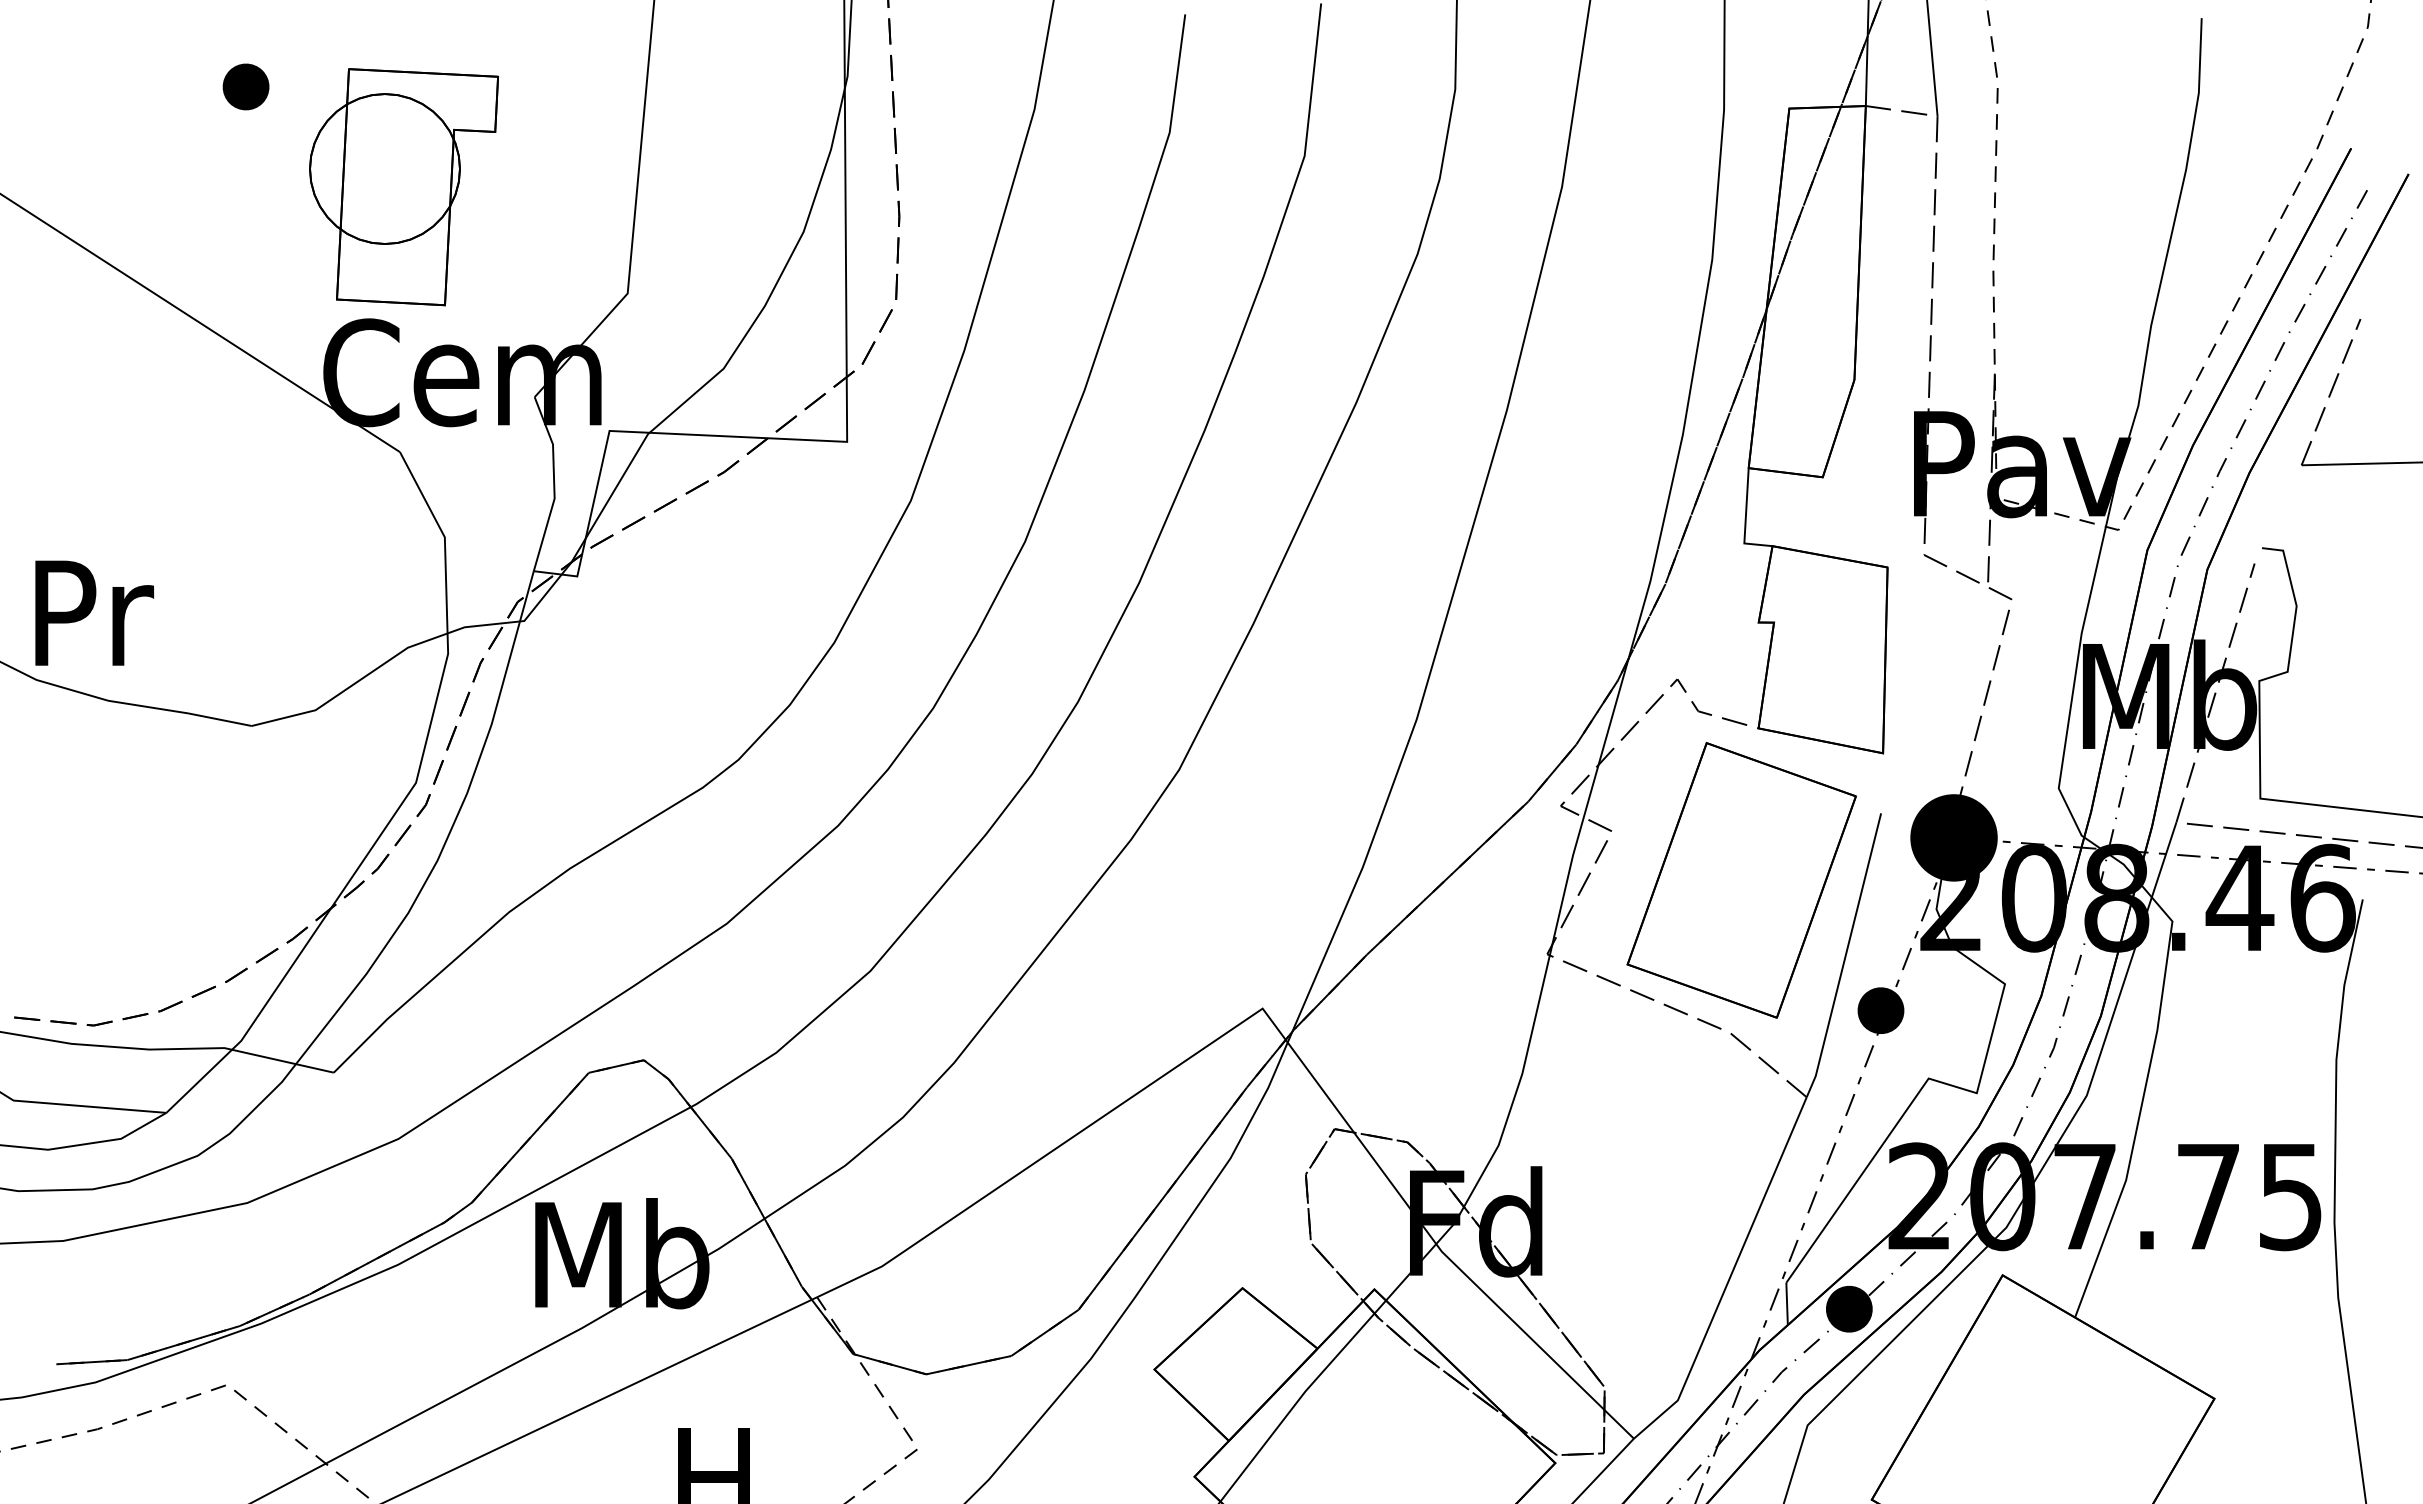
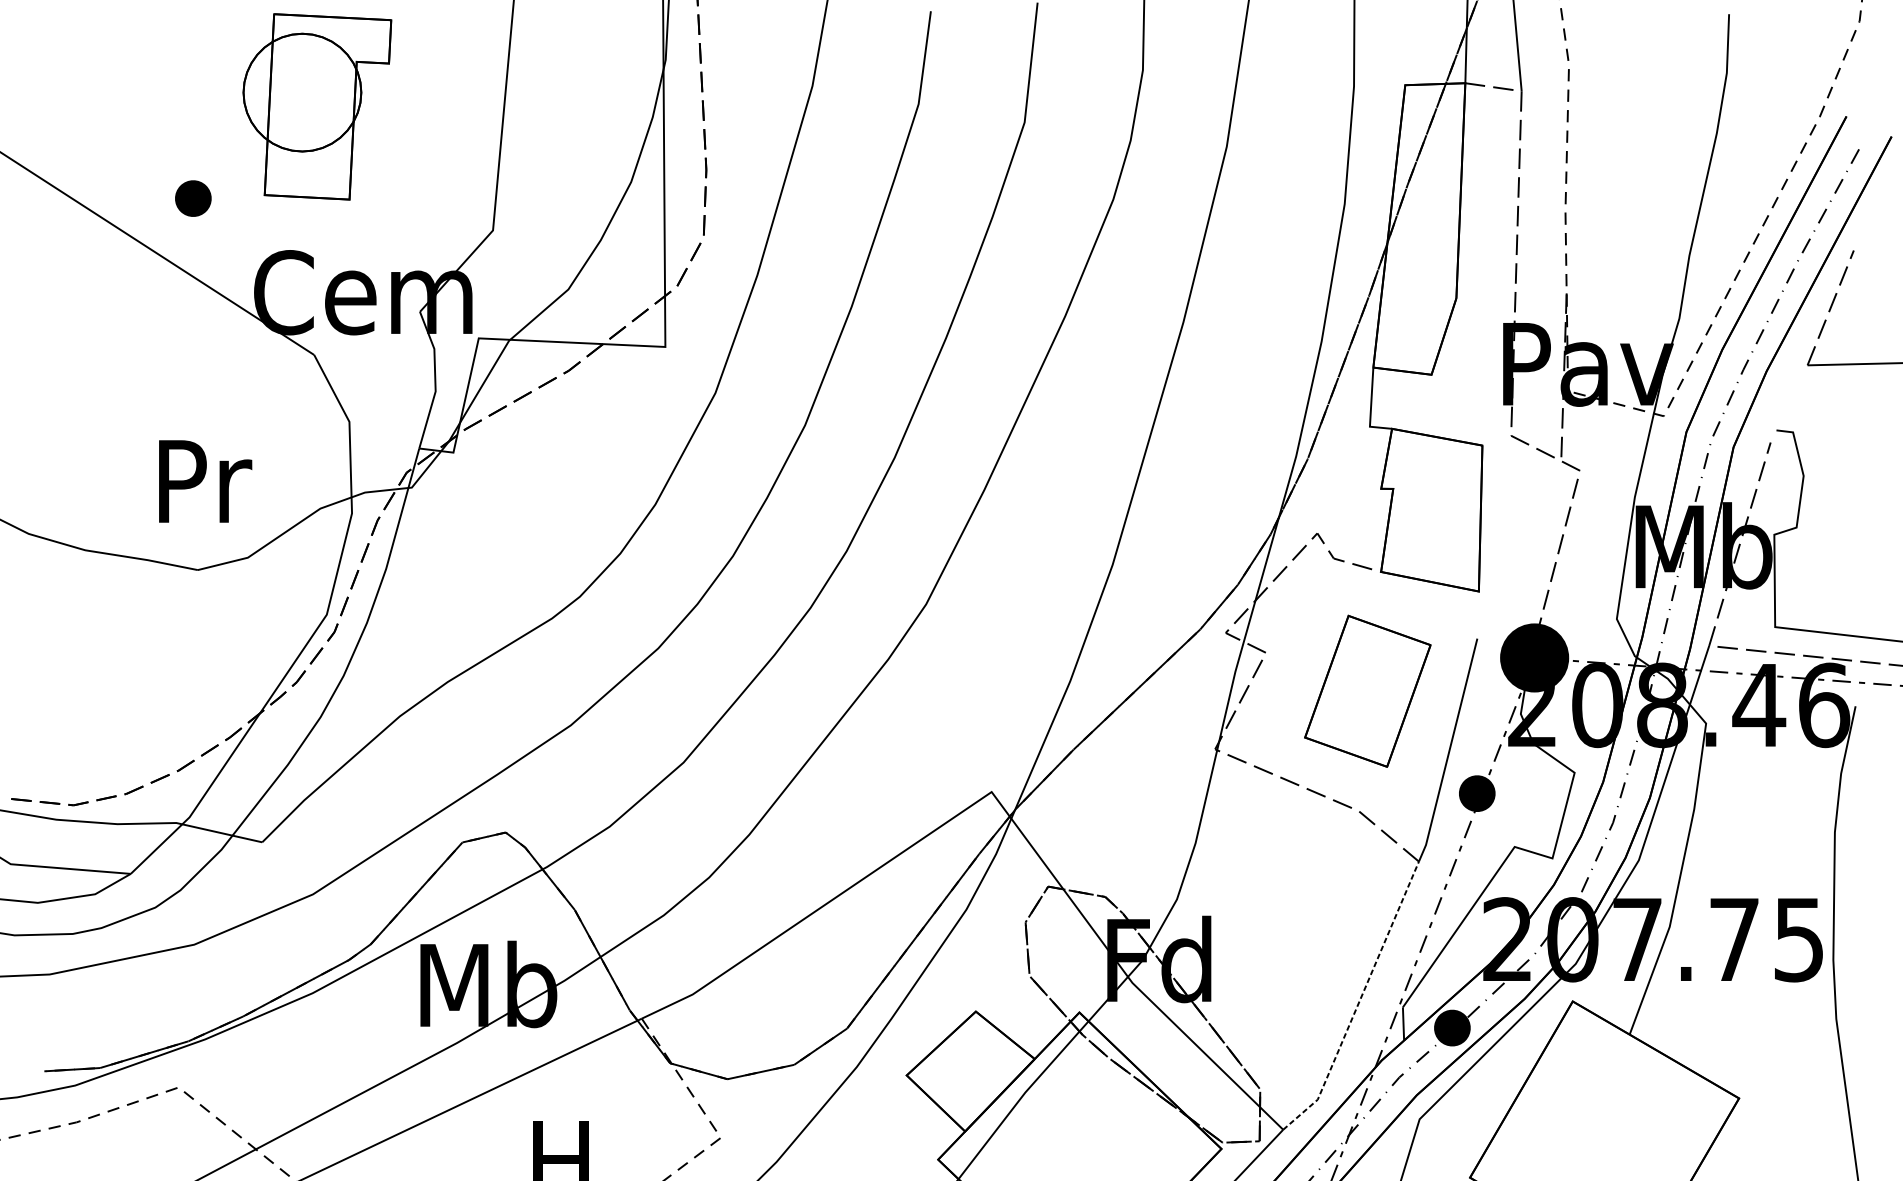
part: (245, 86) -> (192, 198), moved
part: (403, 187) -> (316, 107), moved
text: (94, 612) -> (205, 480), moved
part: (1741, 880) -> (1367, 691), size x0.7
line: (1730, 1276) -> (1359, 1002), solid -> dashed

